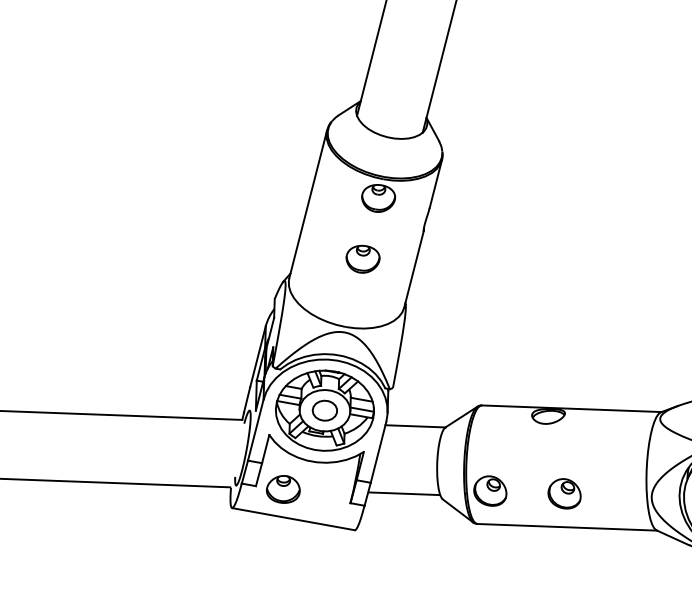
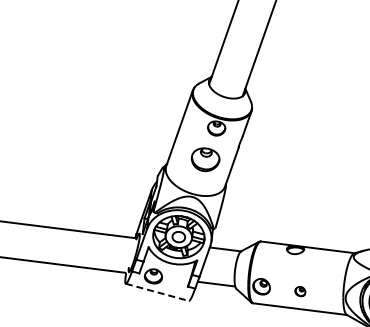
part: (362, 258) -> (205, 159), size x1.6
part: (564, 493) -> (300, 291), size x0.6
line: (293, 519) -> (157, 292), solid -> dashed

